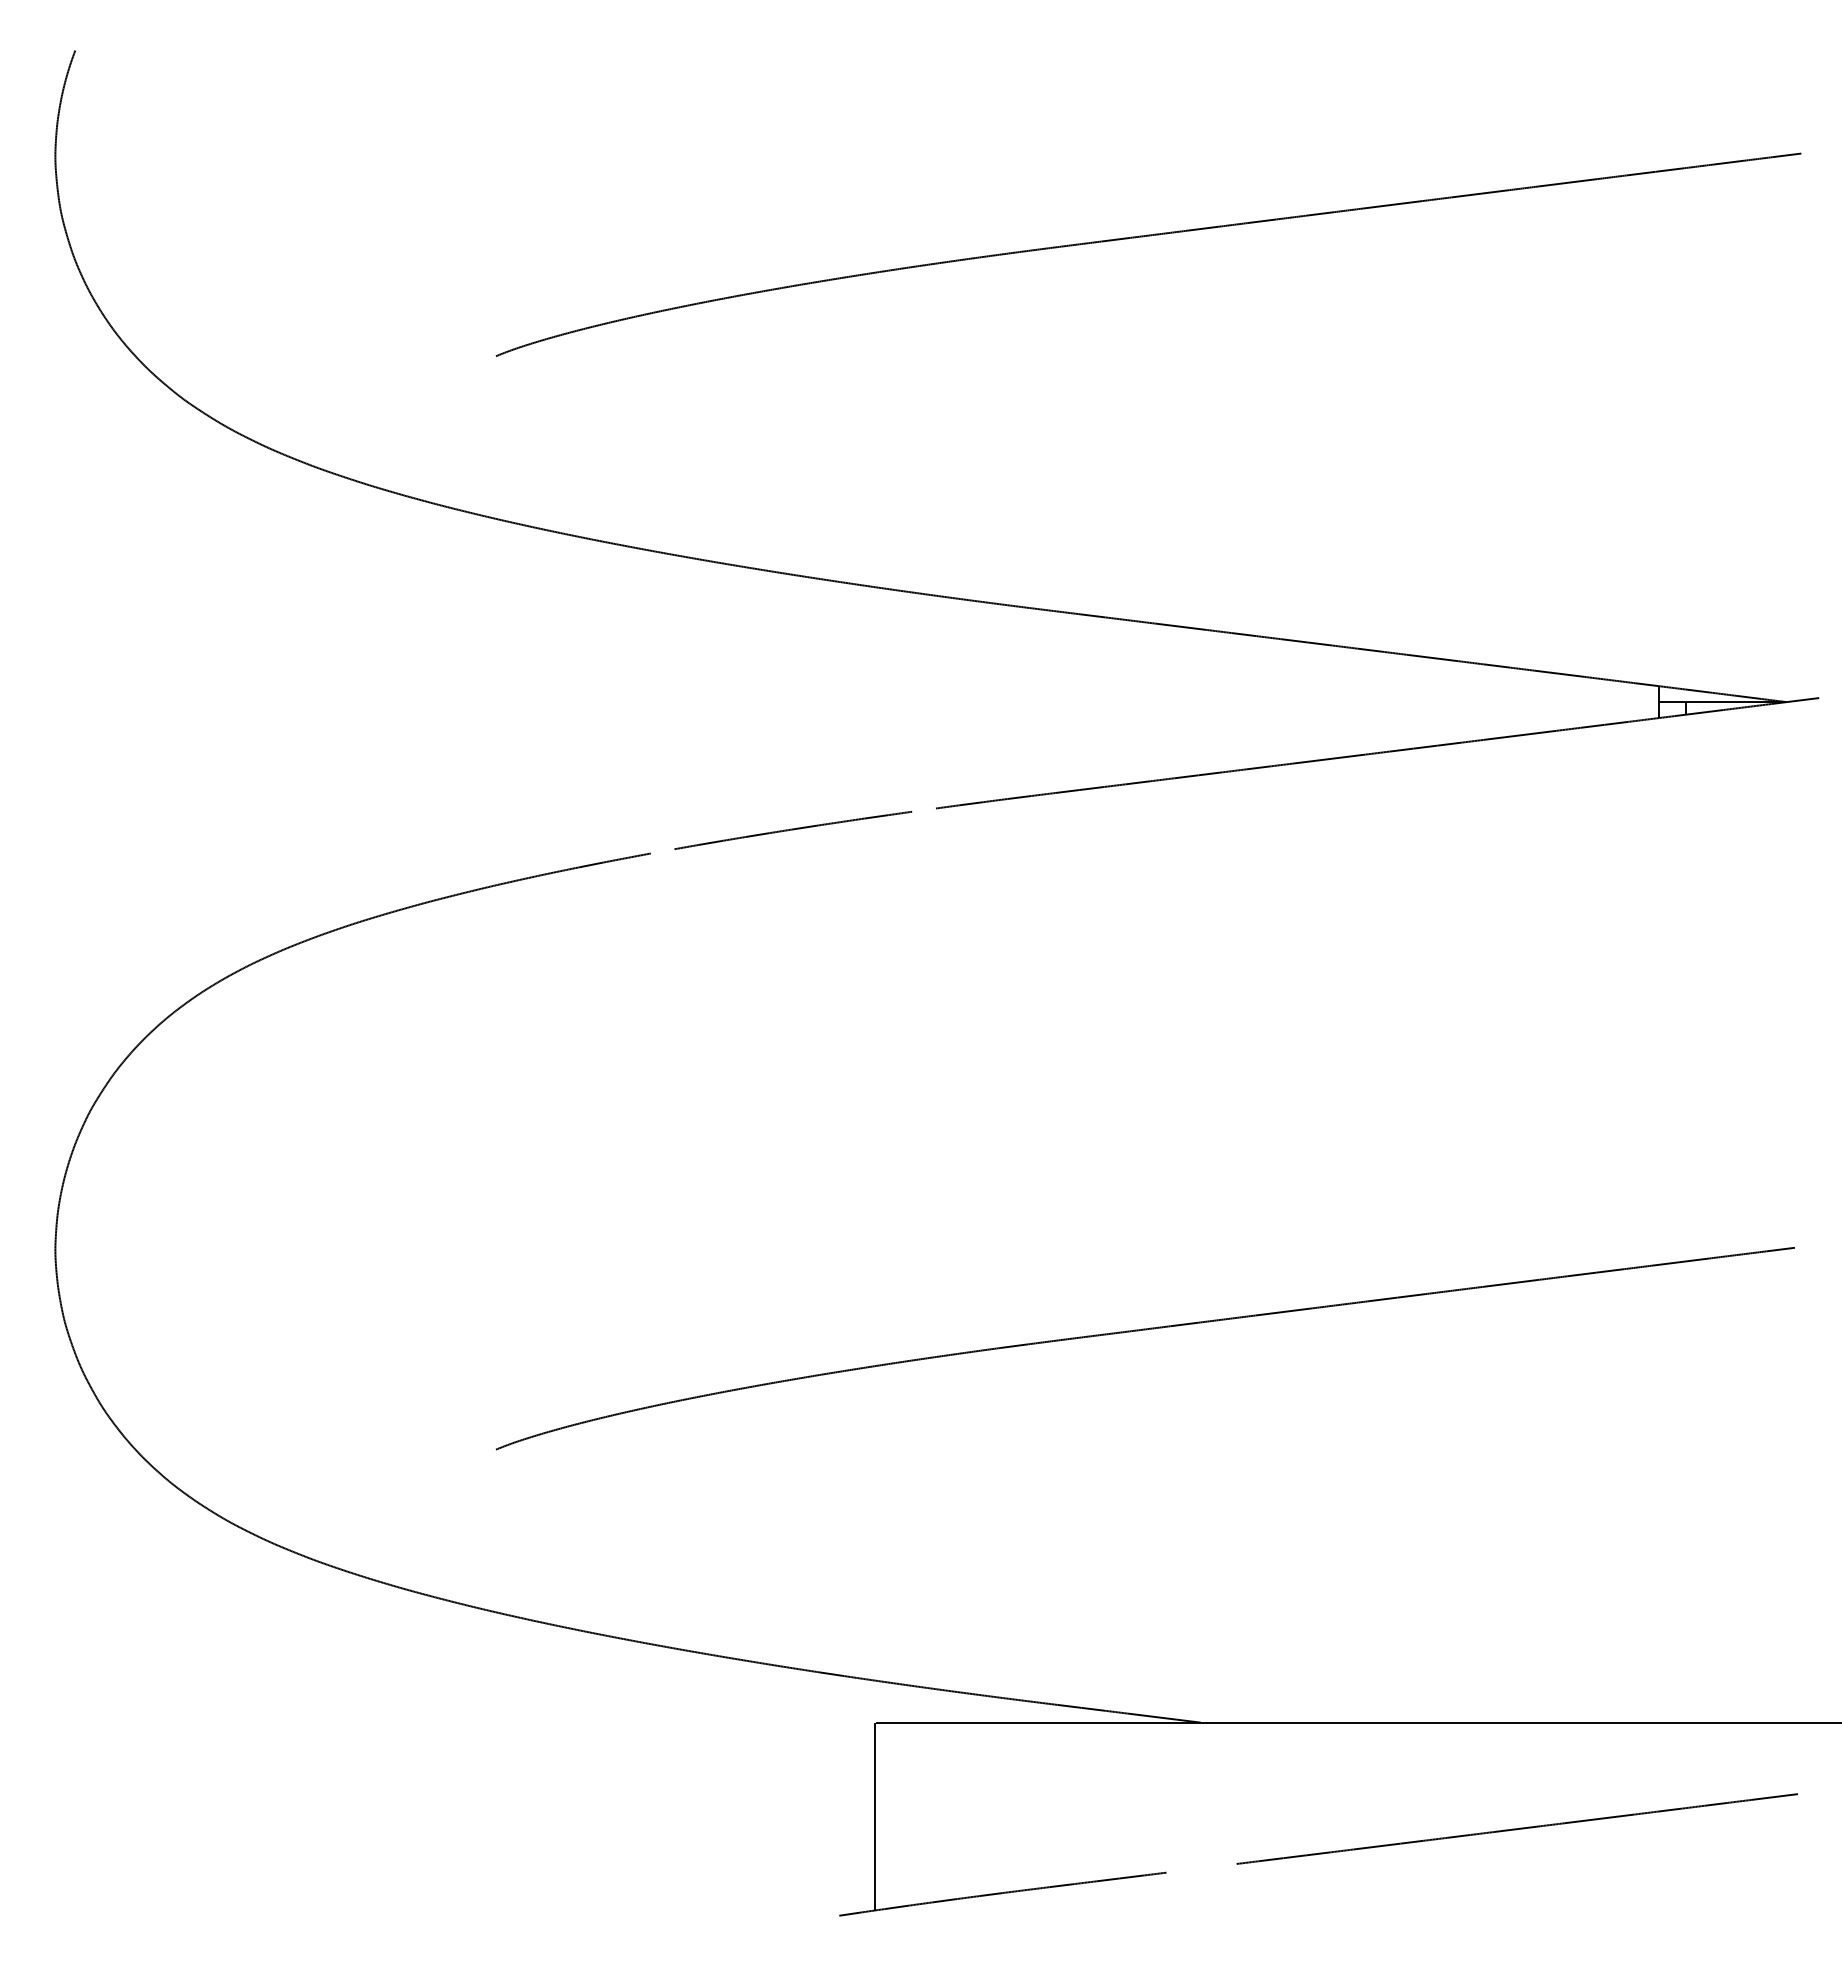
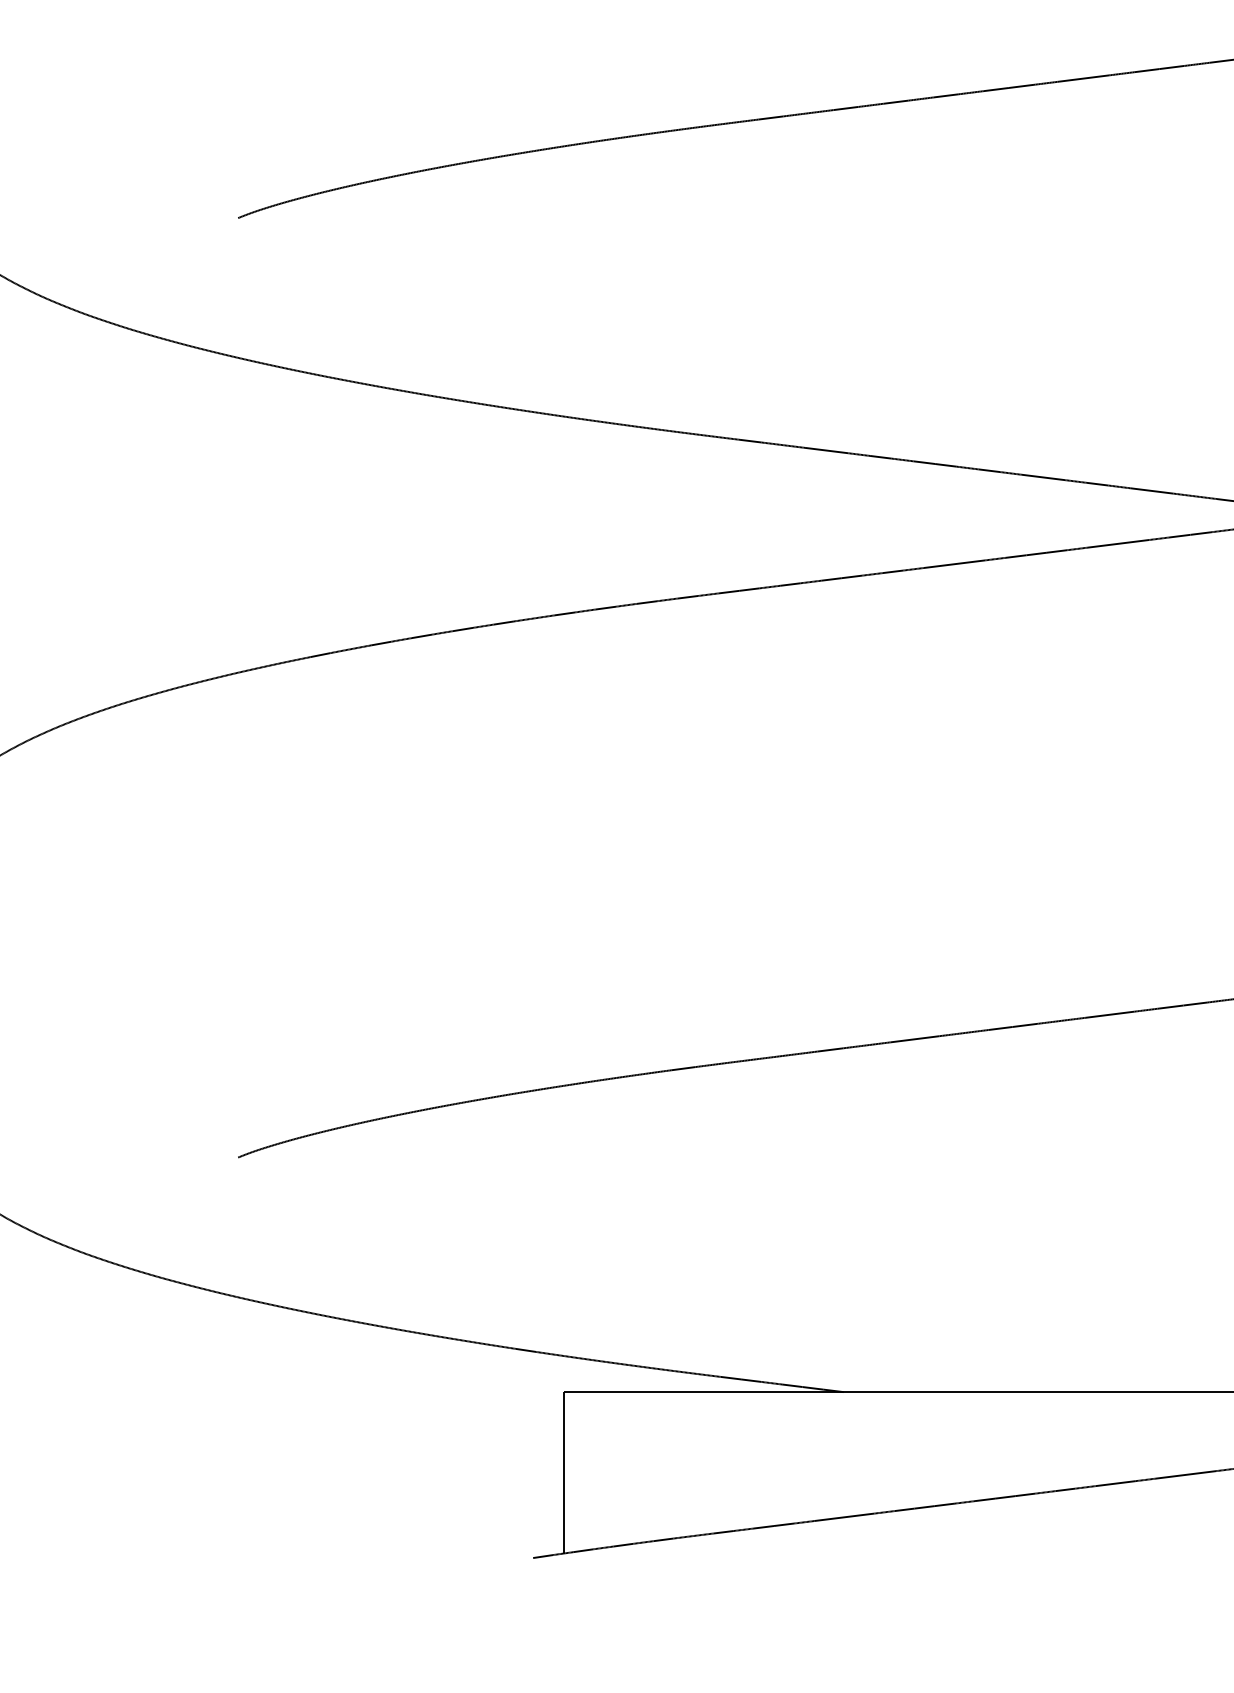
line: (923, 809) -> (605, 607), added
line: (662, 851) -> (381, 643), added
line: (1201, 1867) -> (844, 1516), added

